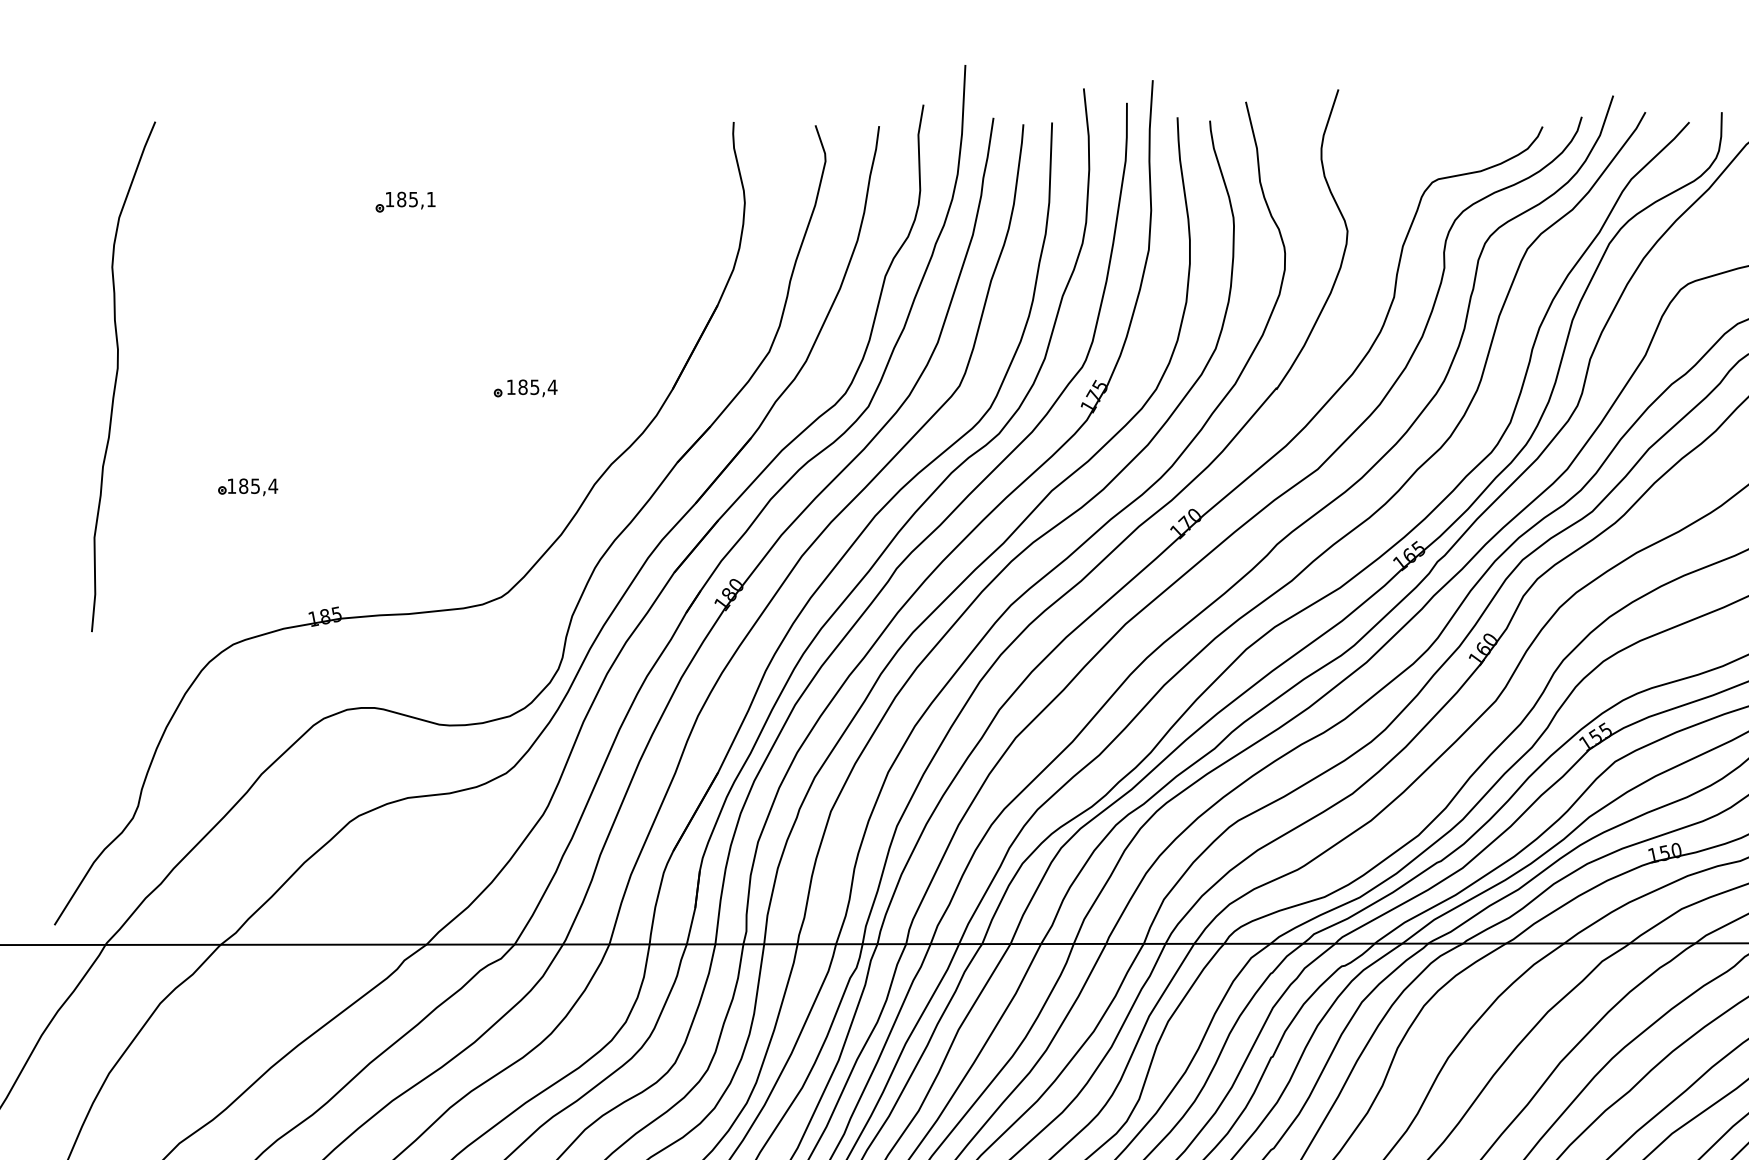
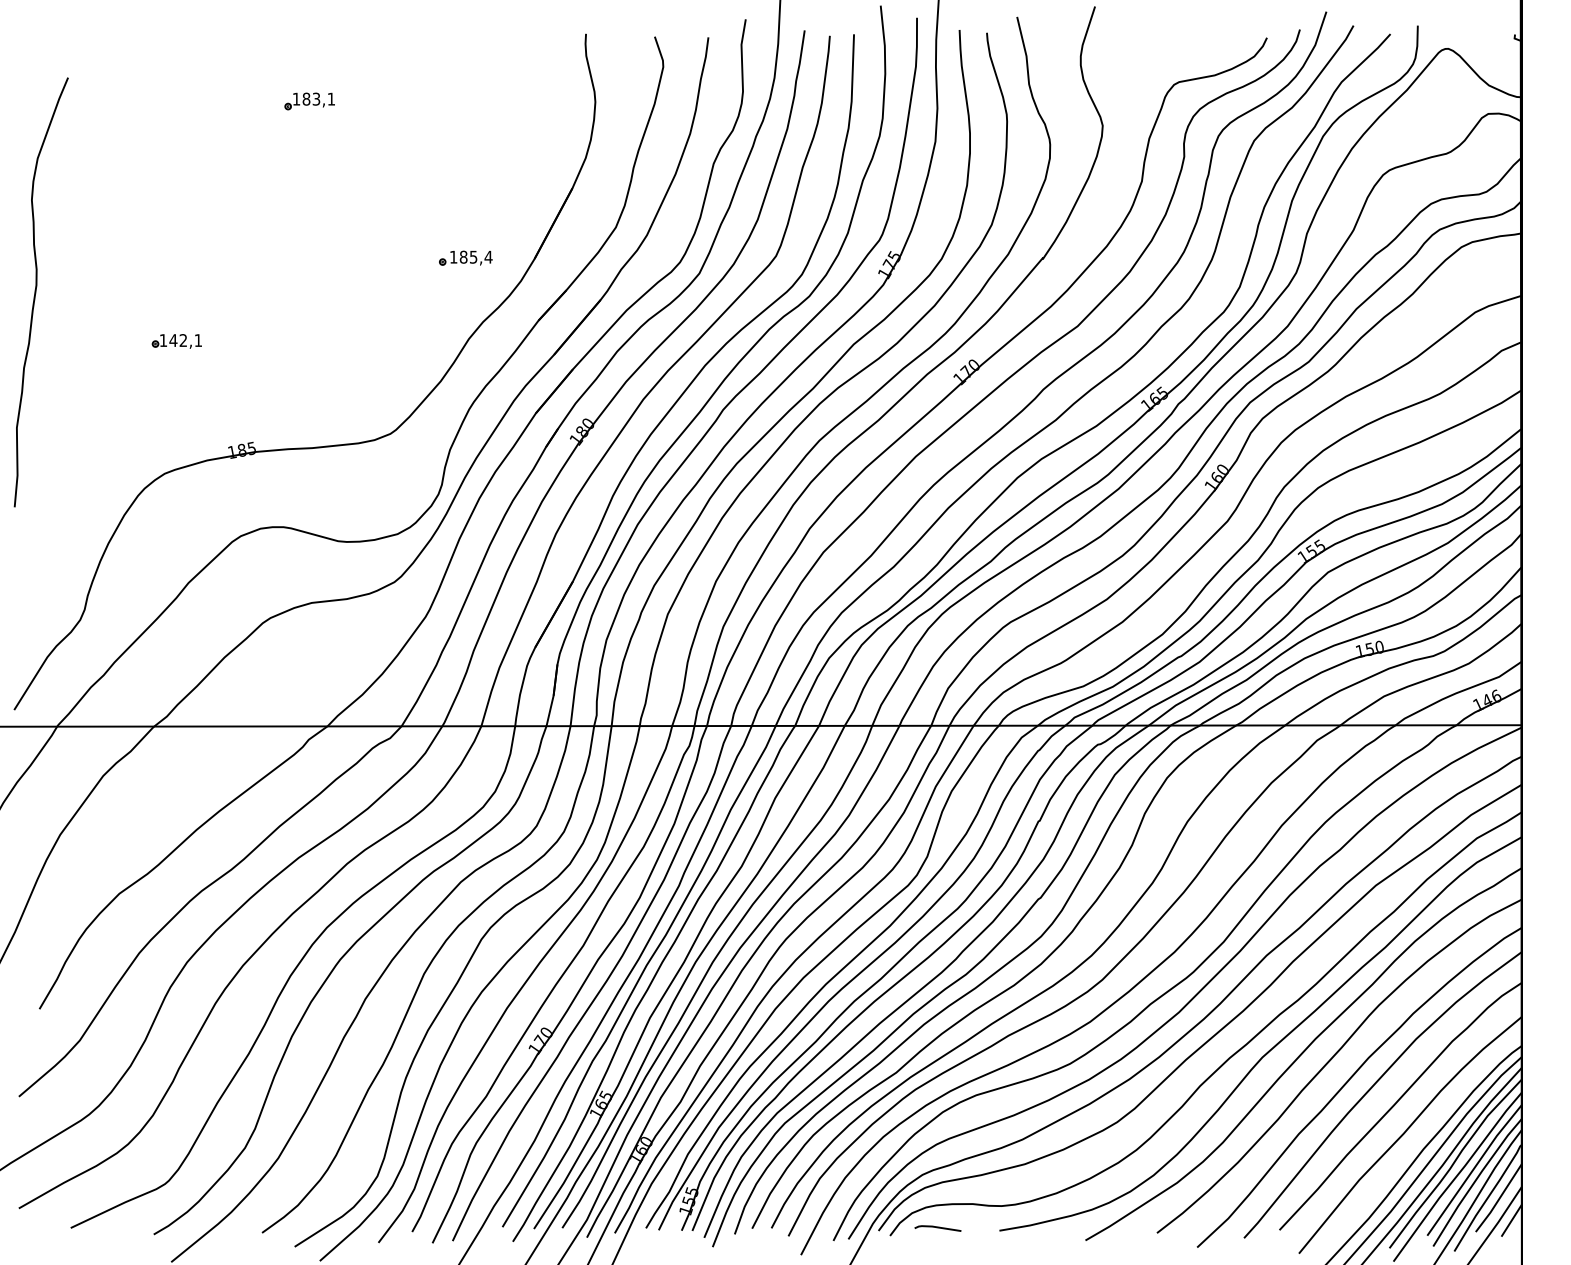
text: (413, 198) -> (316, 98), 185,1 -> 183,1
curve: (117, 376) -> (36, 292), moved
part: (525, 387) -> (465, 257), moved
text: (257, 486) -> (185, 340), 185,4 -> 142,1

